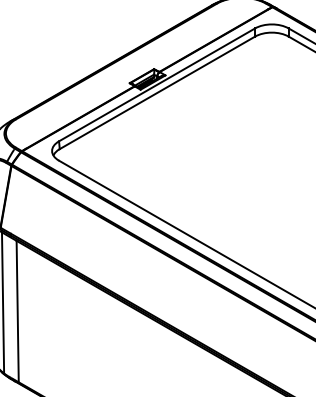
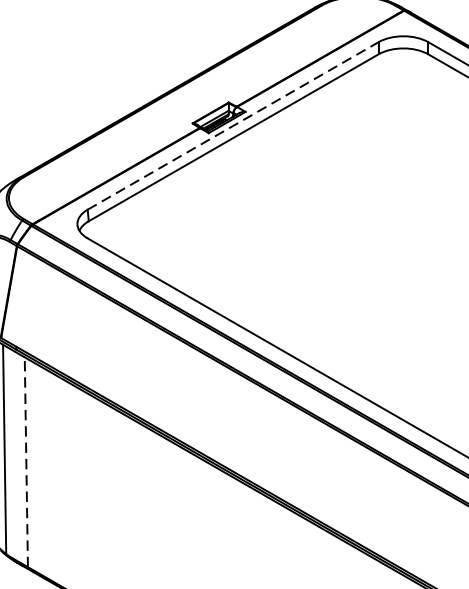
line: (157, 84) -> (233, 125), solid -> dashed
line: (17, 311) -> (26, 462), solid -> dashed

